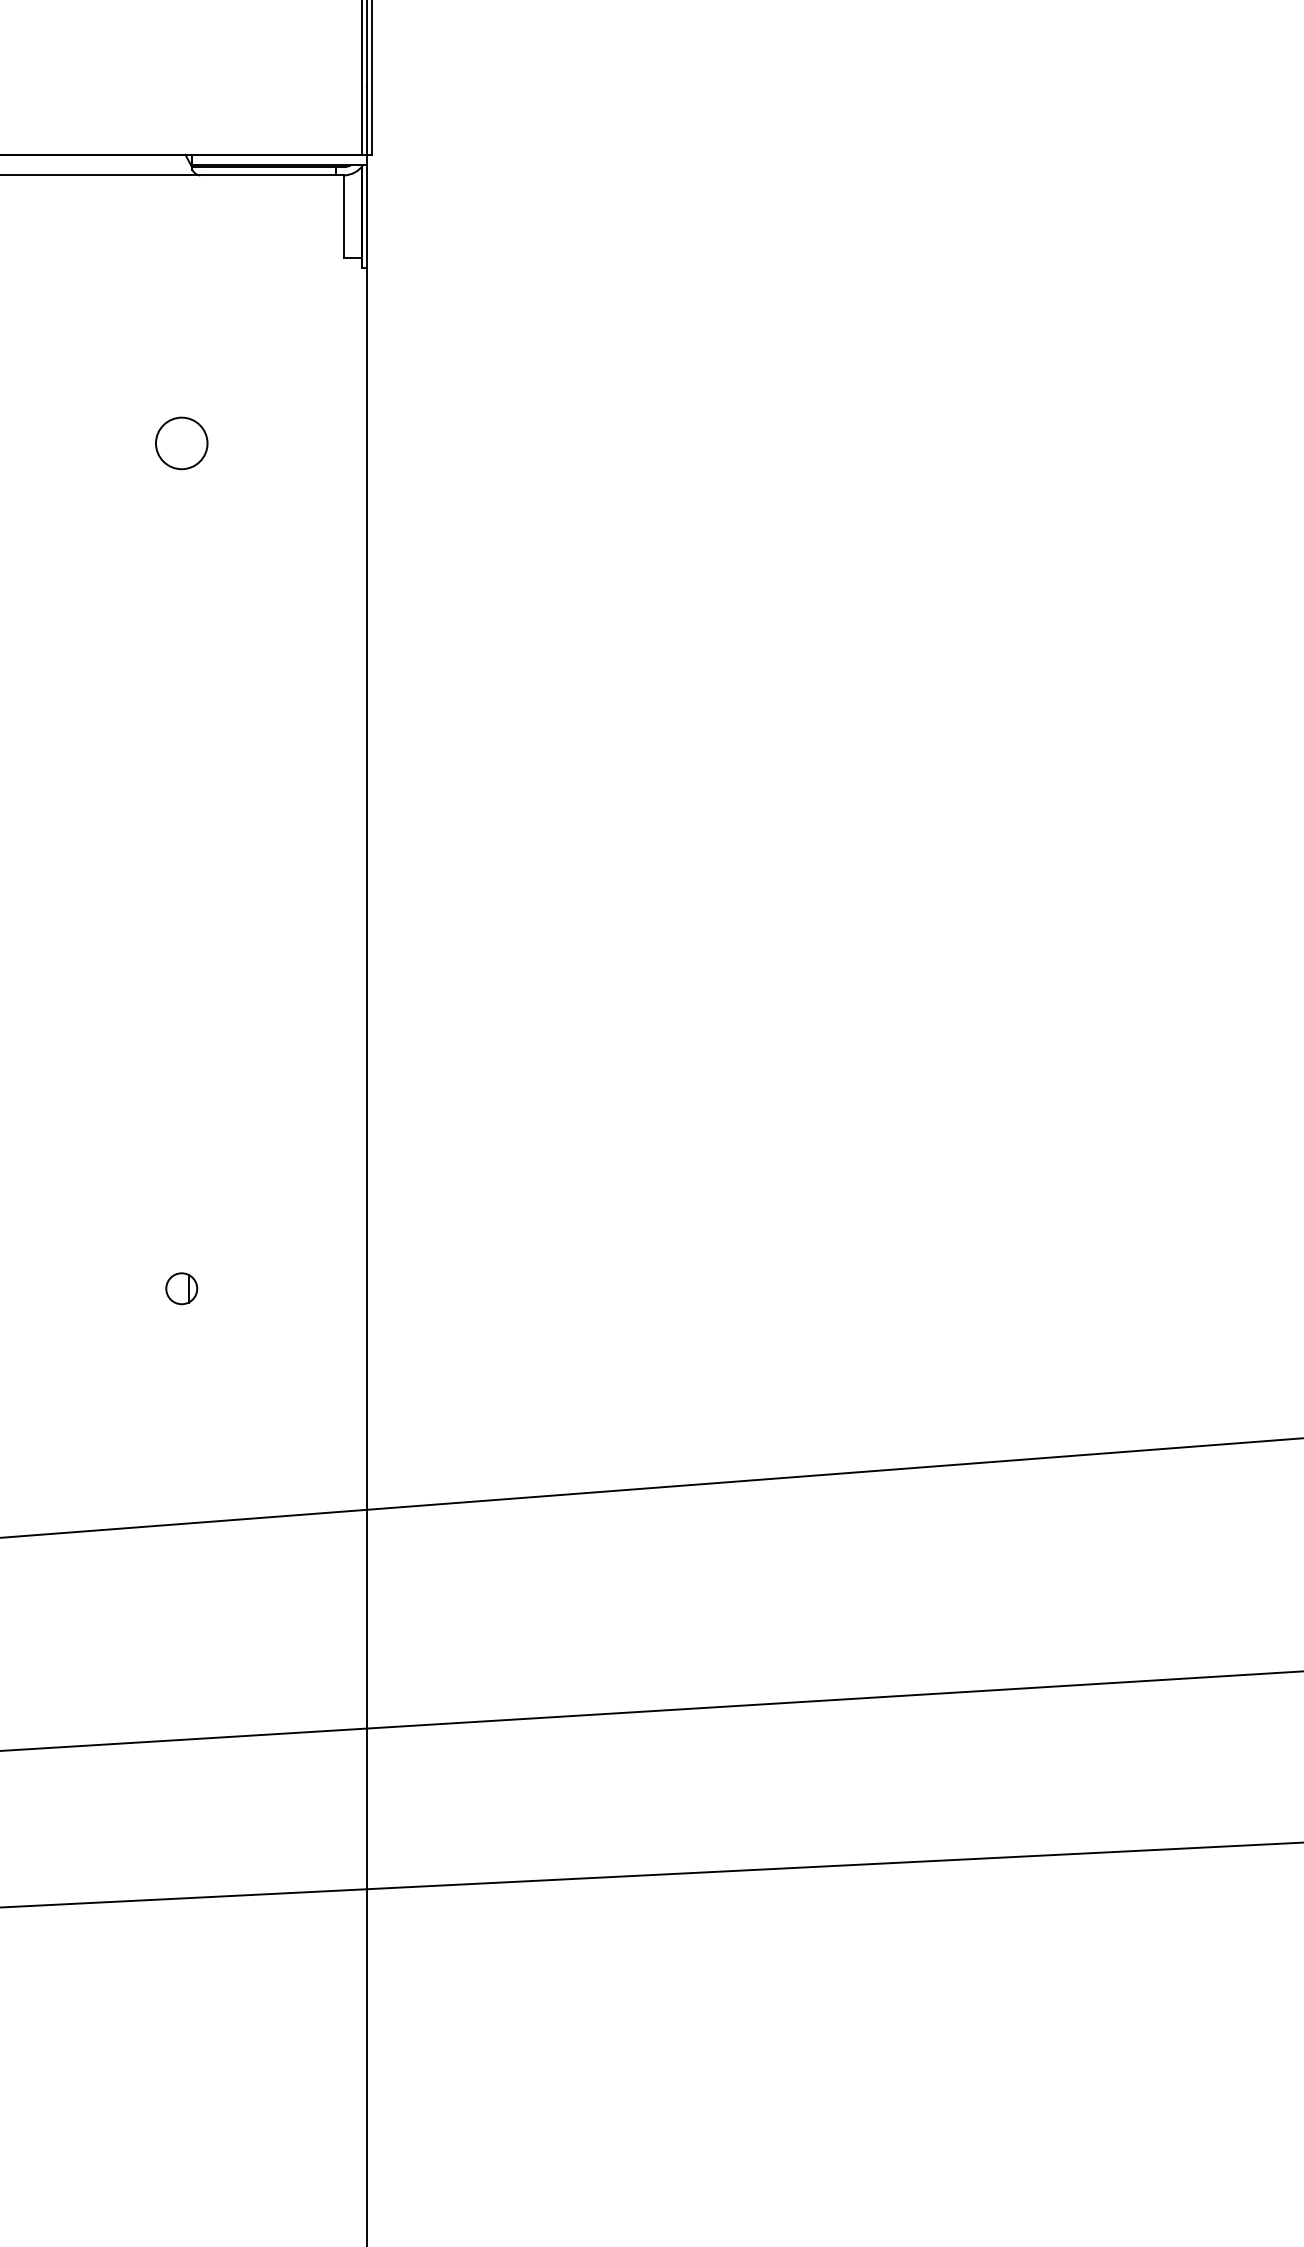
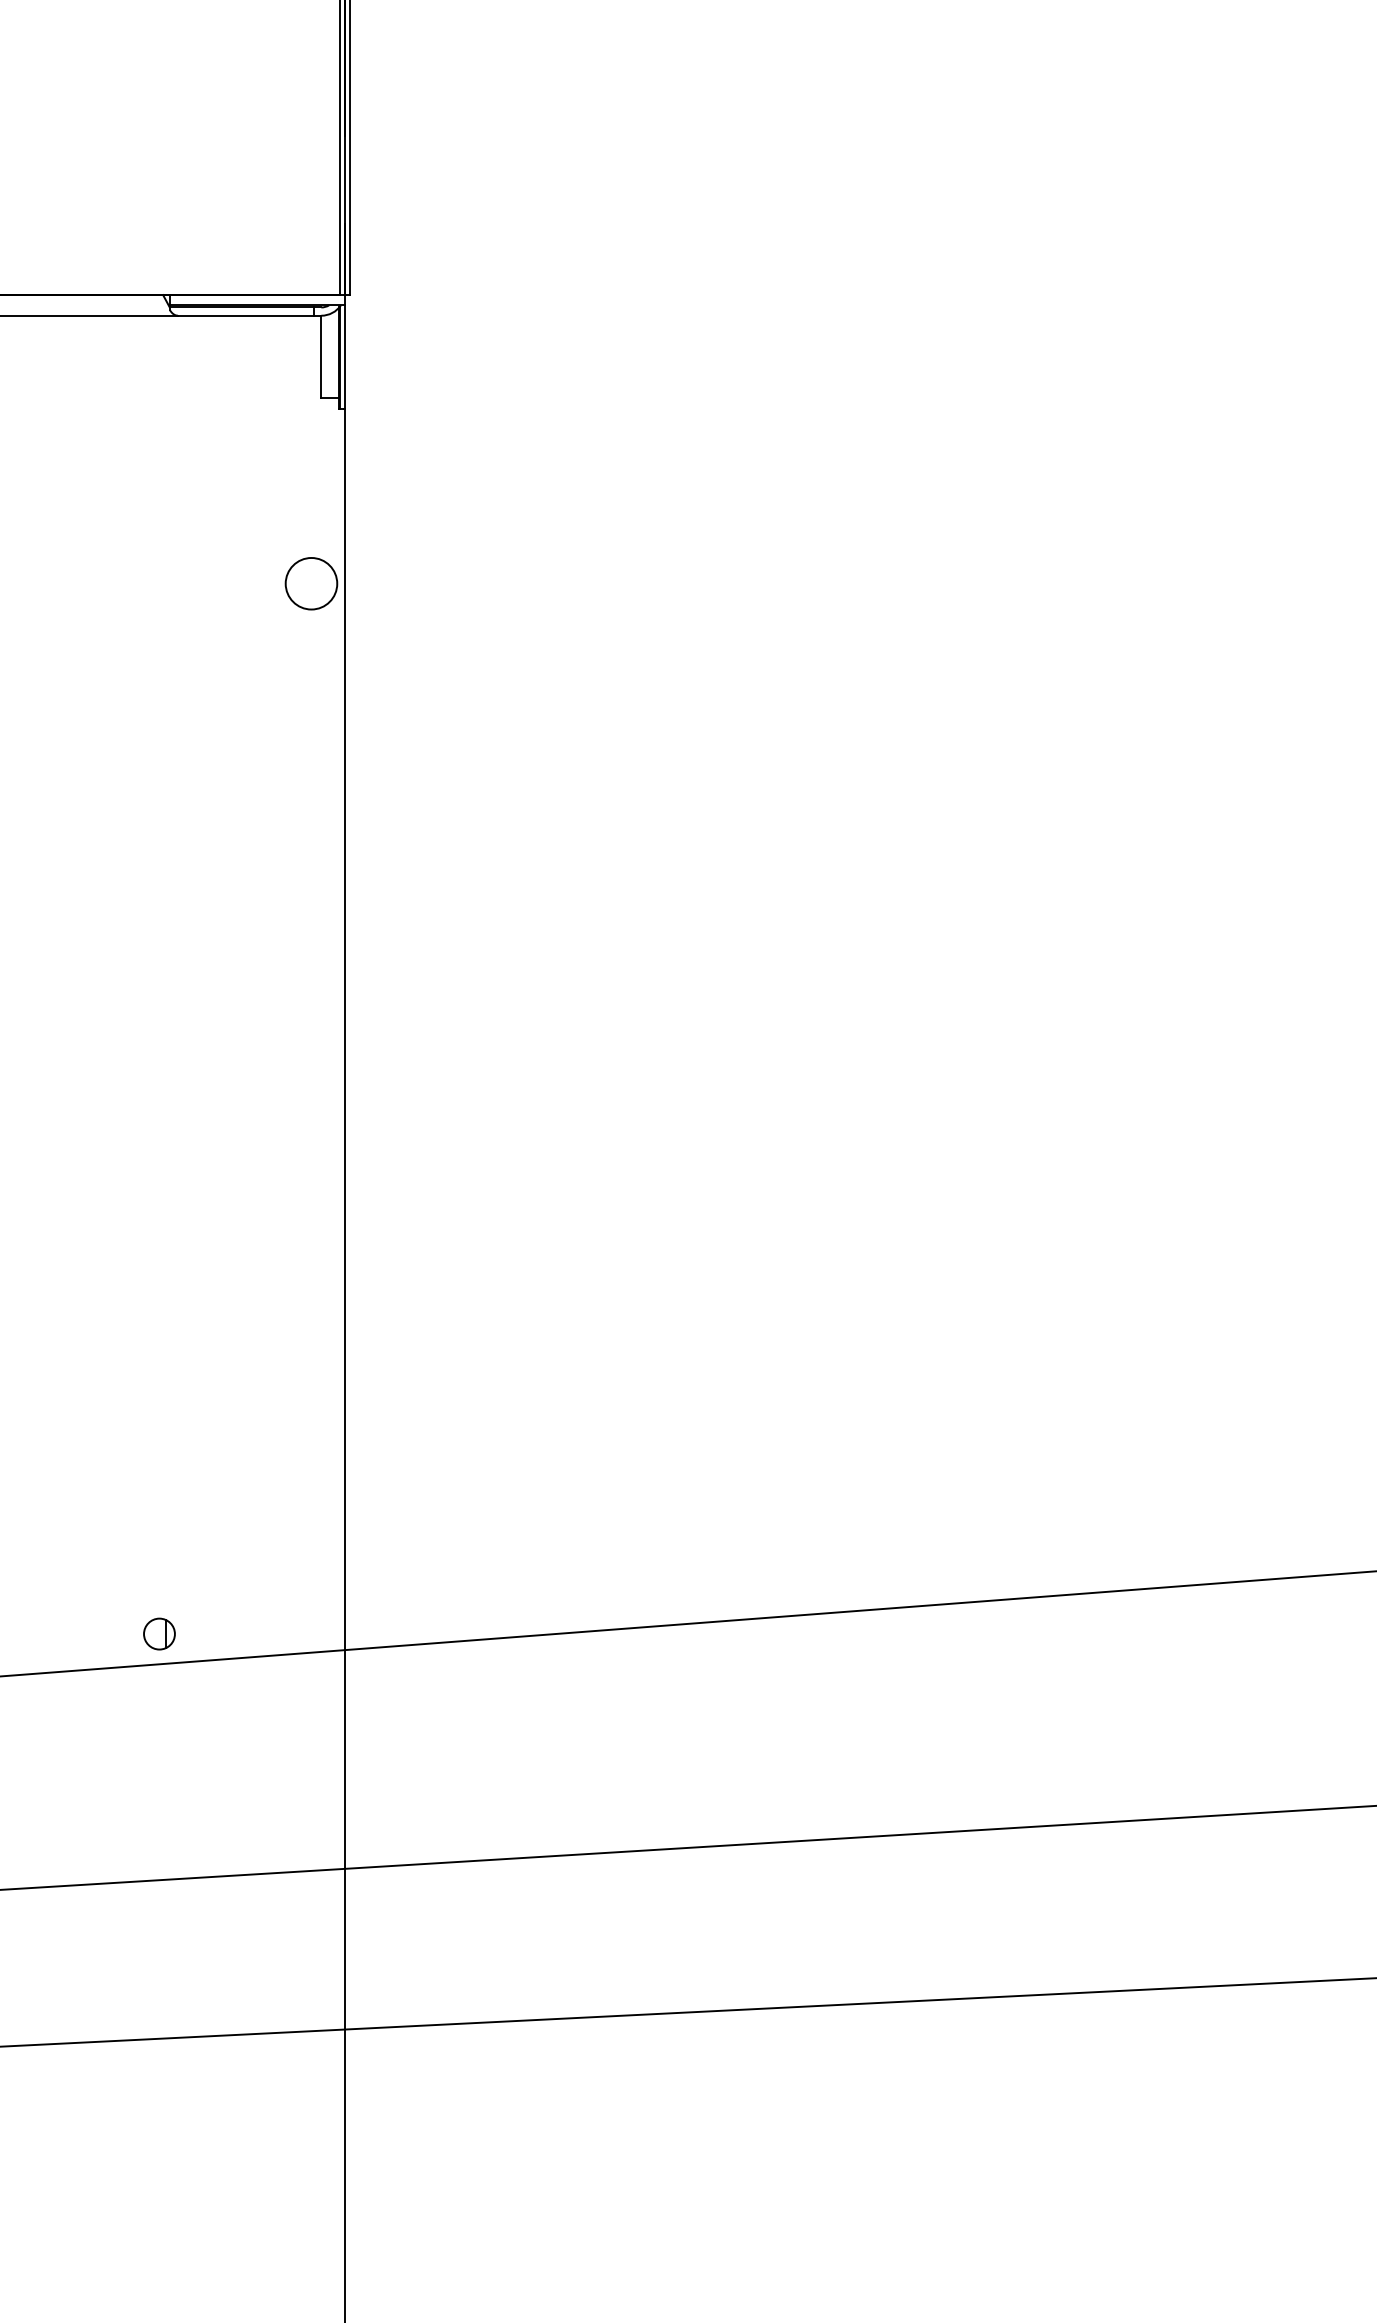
circle: (181, 443) -> (311, 583), moved
part: (181, 1288) -> (159, 1633), moved

